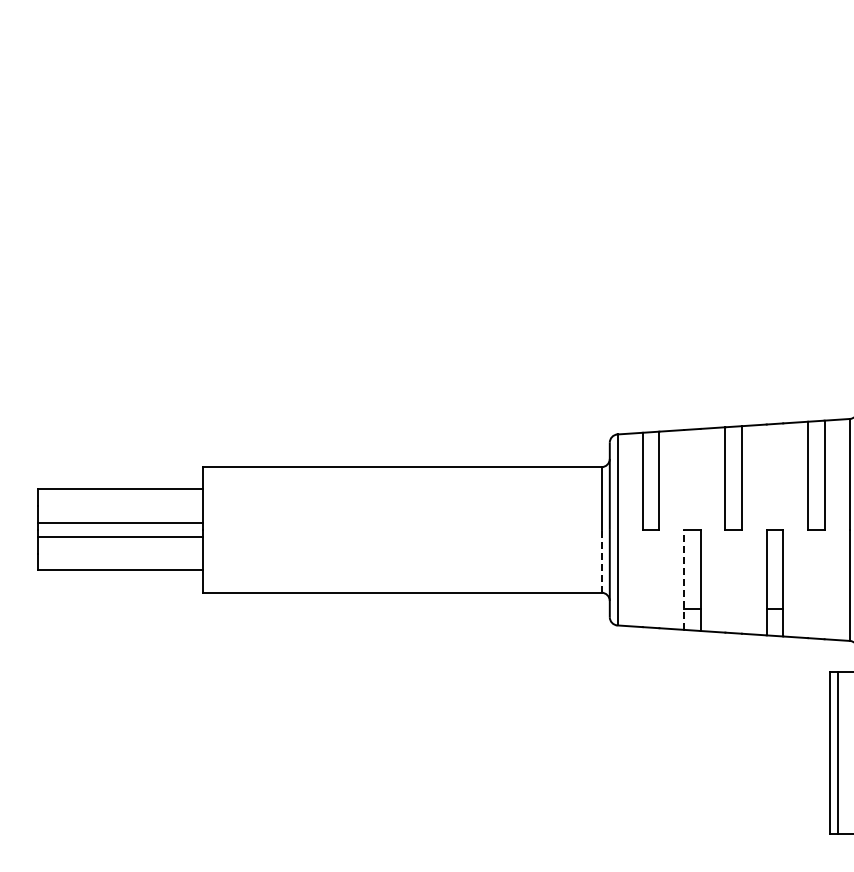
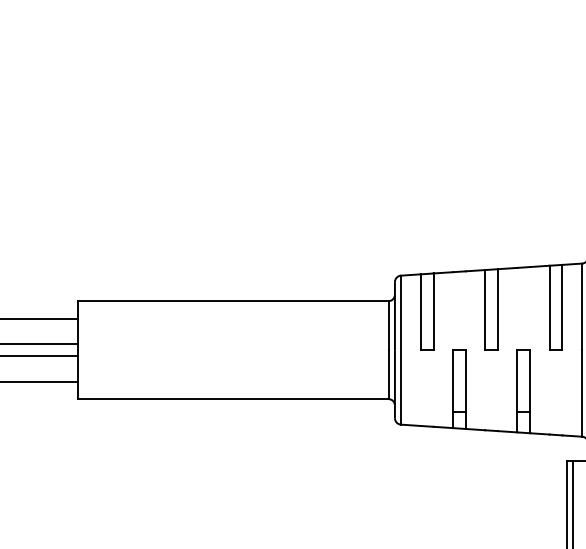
line: (601, 560) -> (388, 373), dashed -> solid
line: (684, 579) -> (453, 388), dashed -> solid

